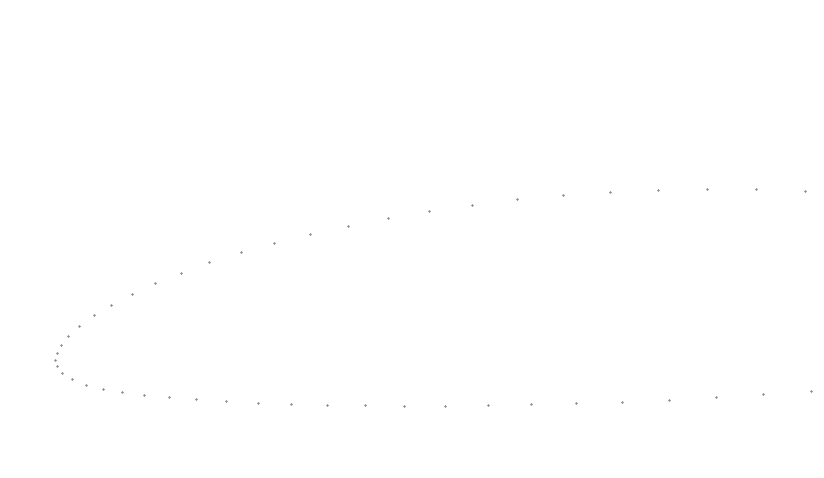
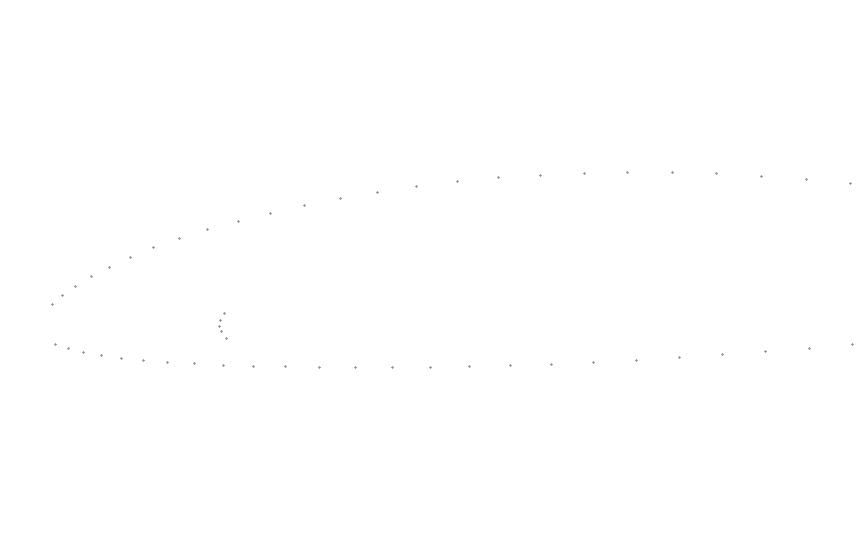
part: (58, 359) -> (222, 325), moved

